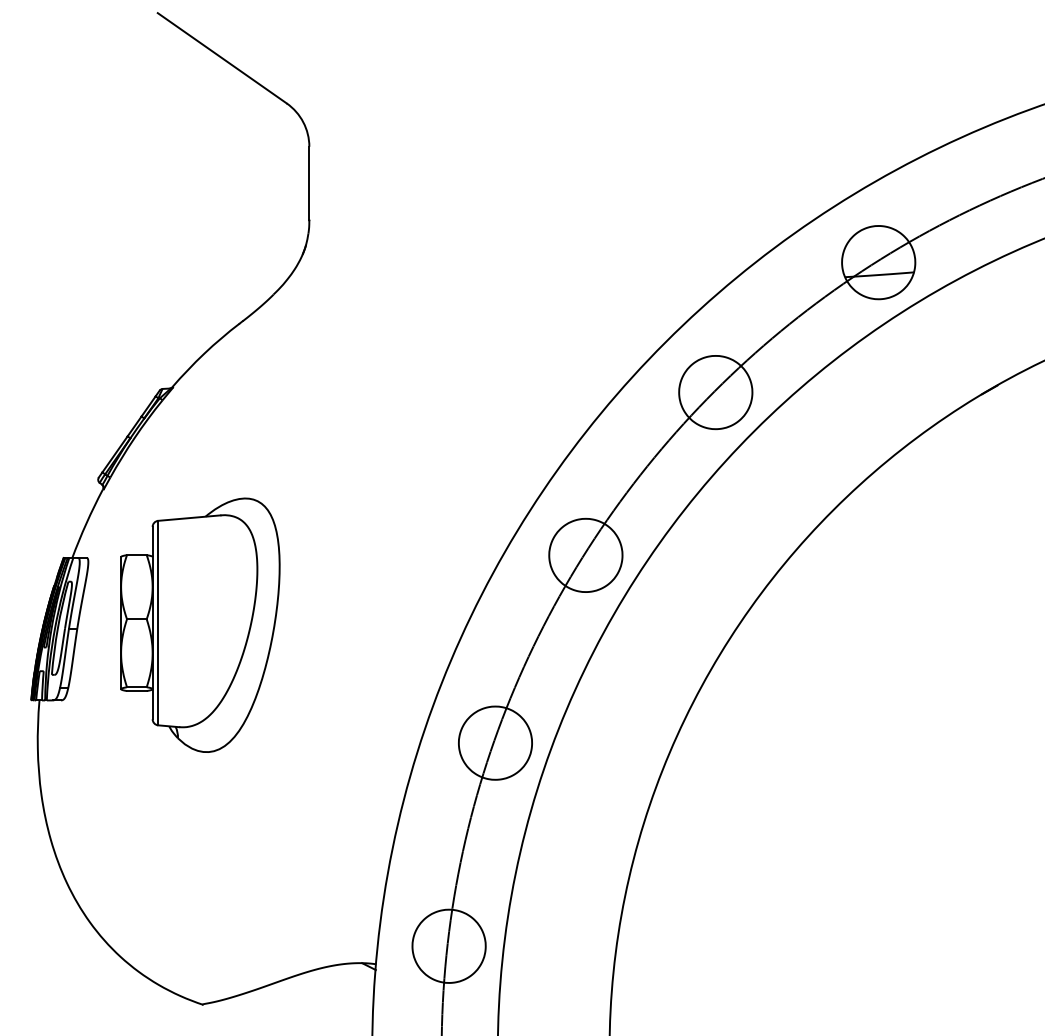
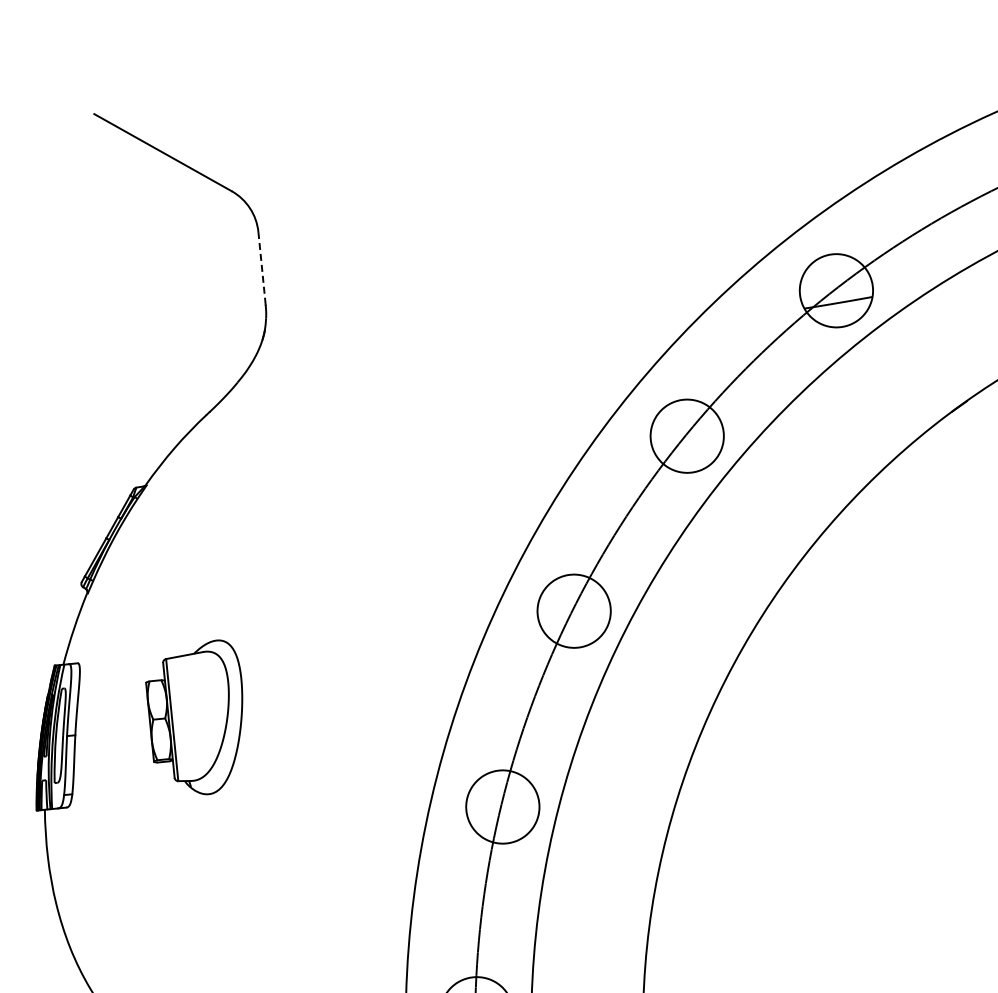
line: (309, 183) -> (262, 268), solid -> dashed
part: (200, 624) -> (197, 718), size x0.6

